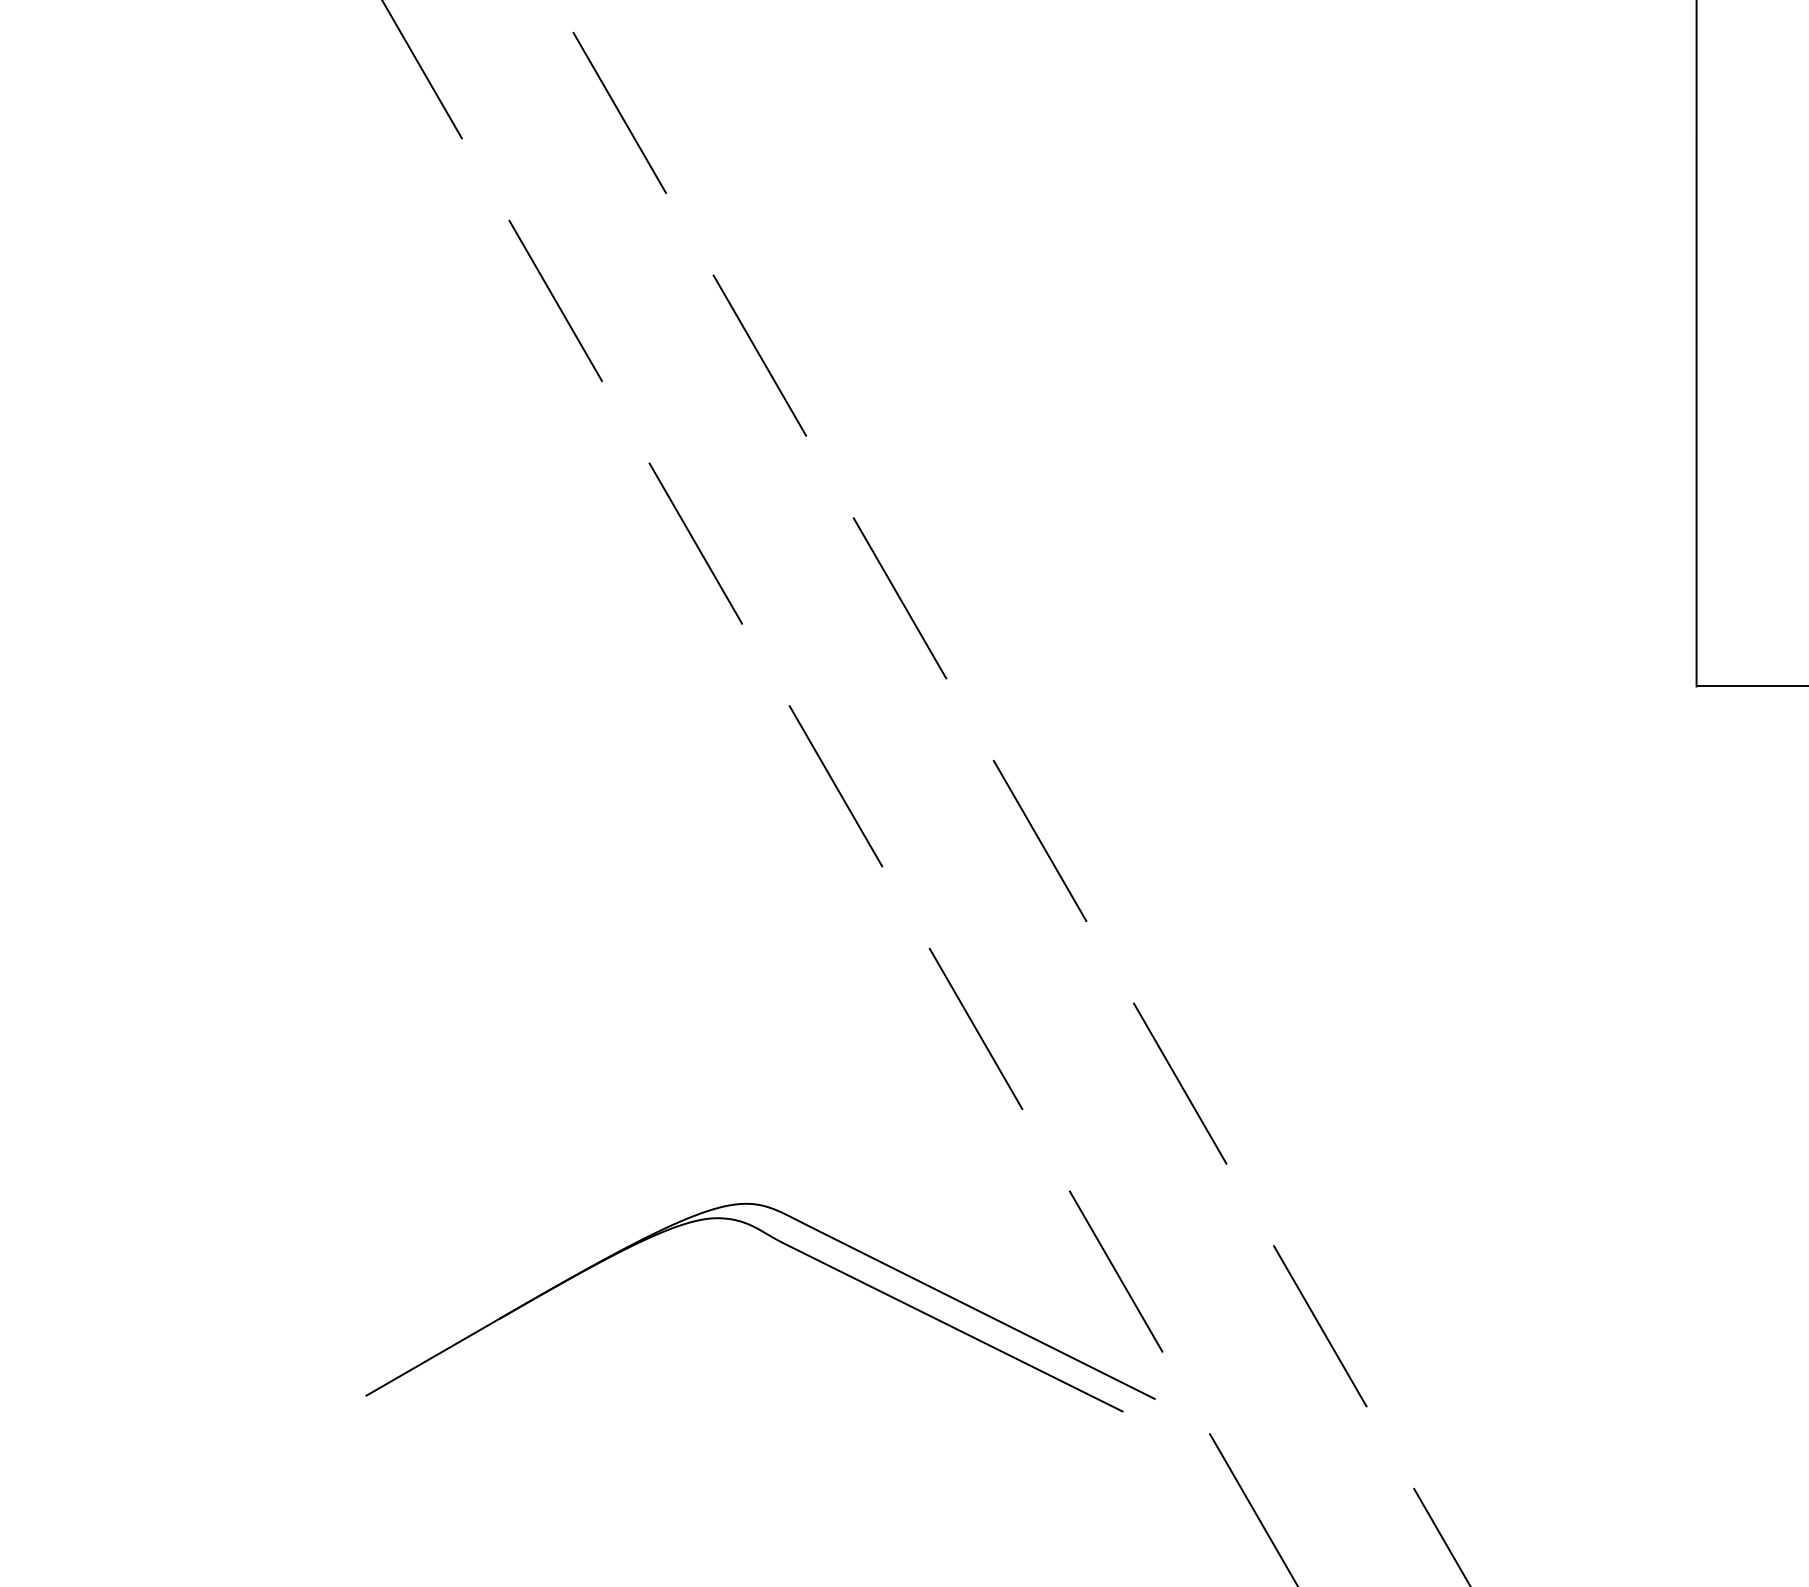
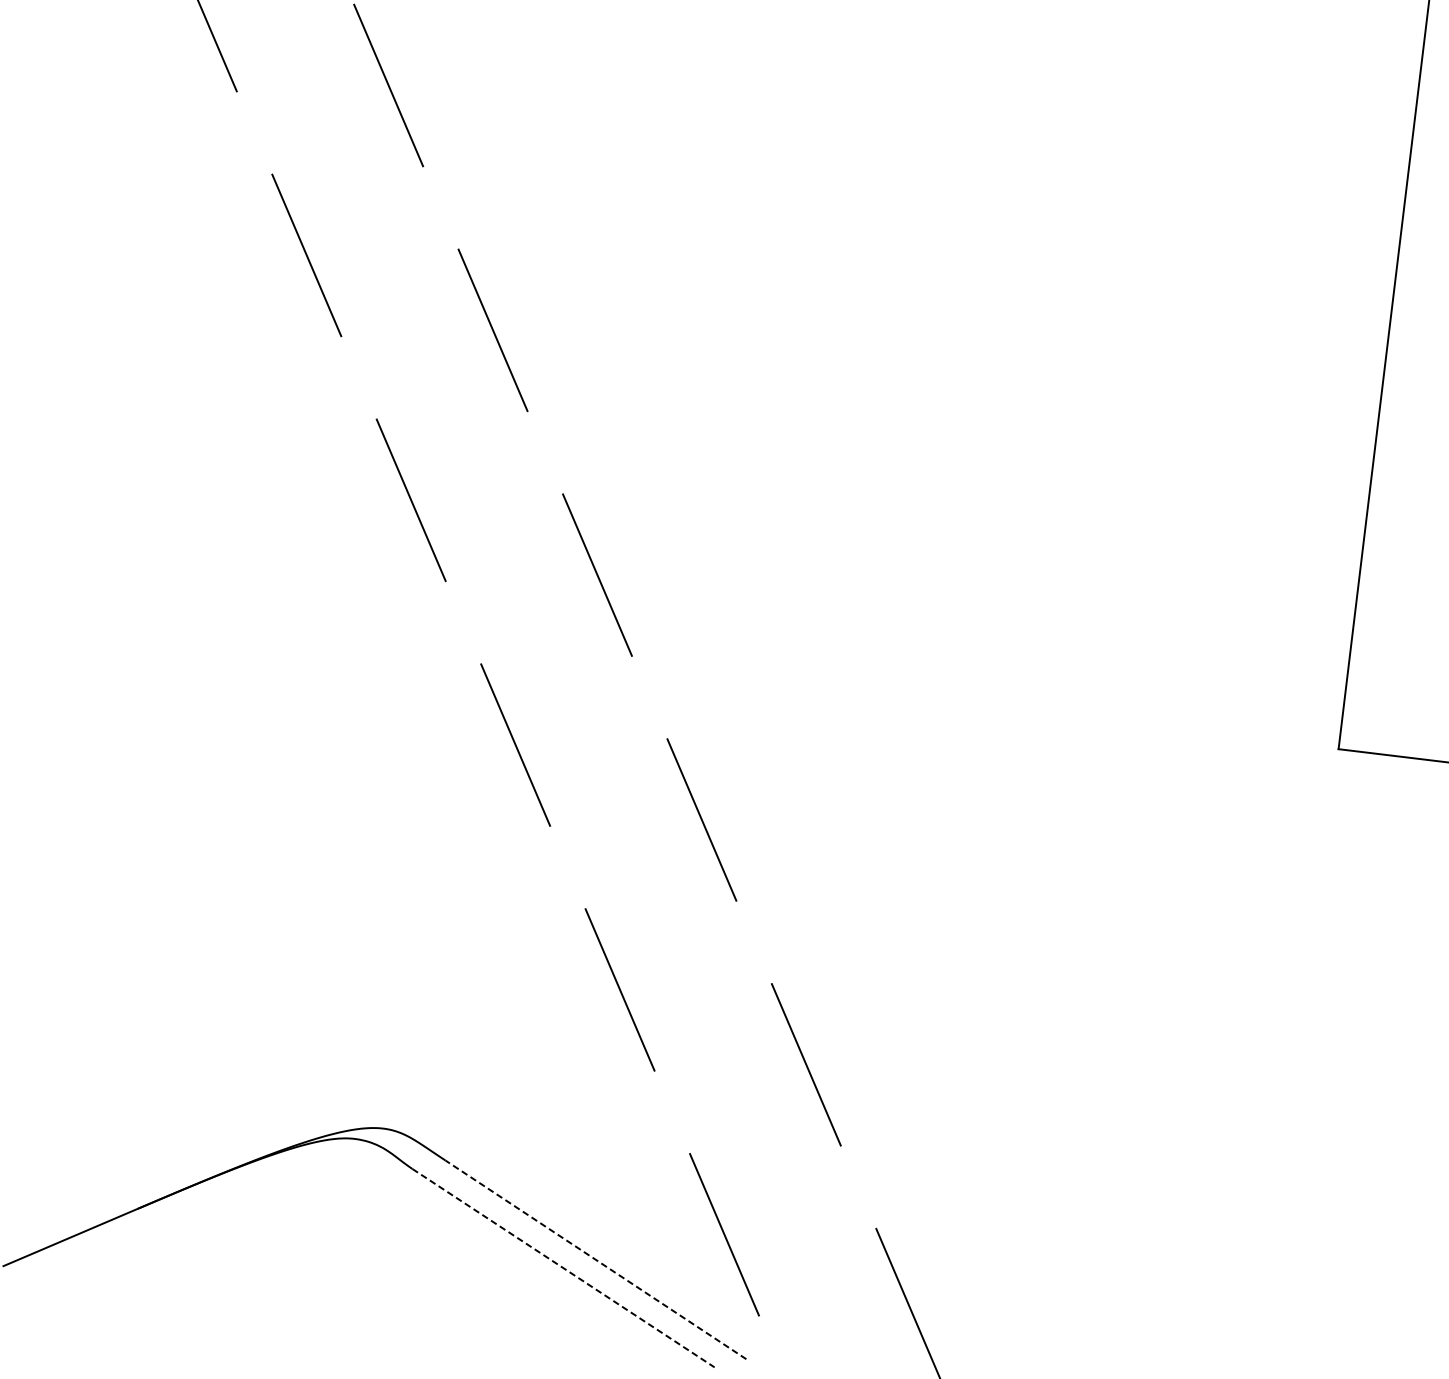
line: (984, 1314) -> (595, 1260), solid -> dashed
line: (952, 1327) -> (563, 1268), solid -> dashed

